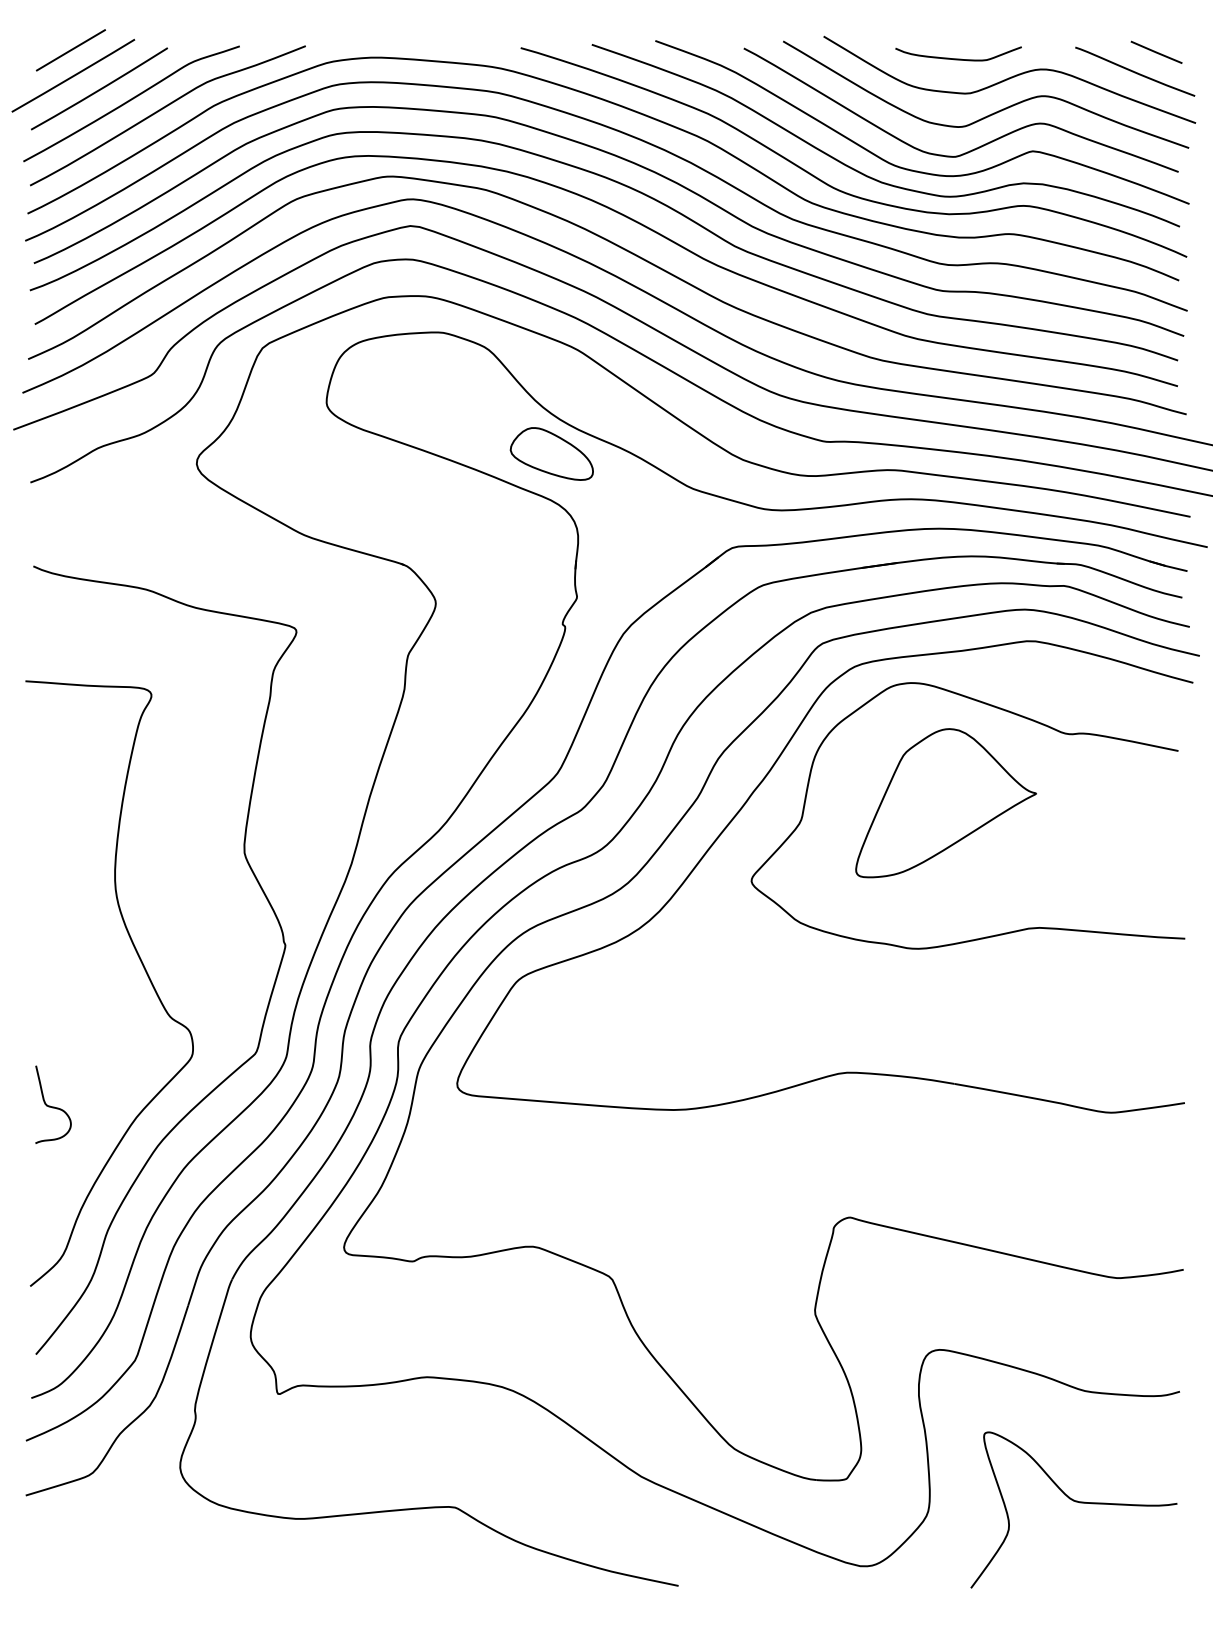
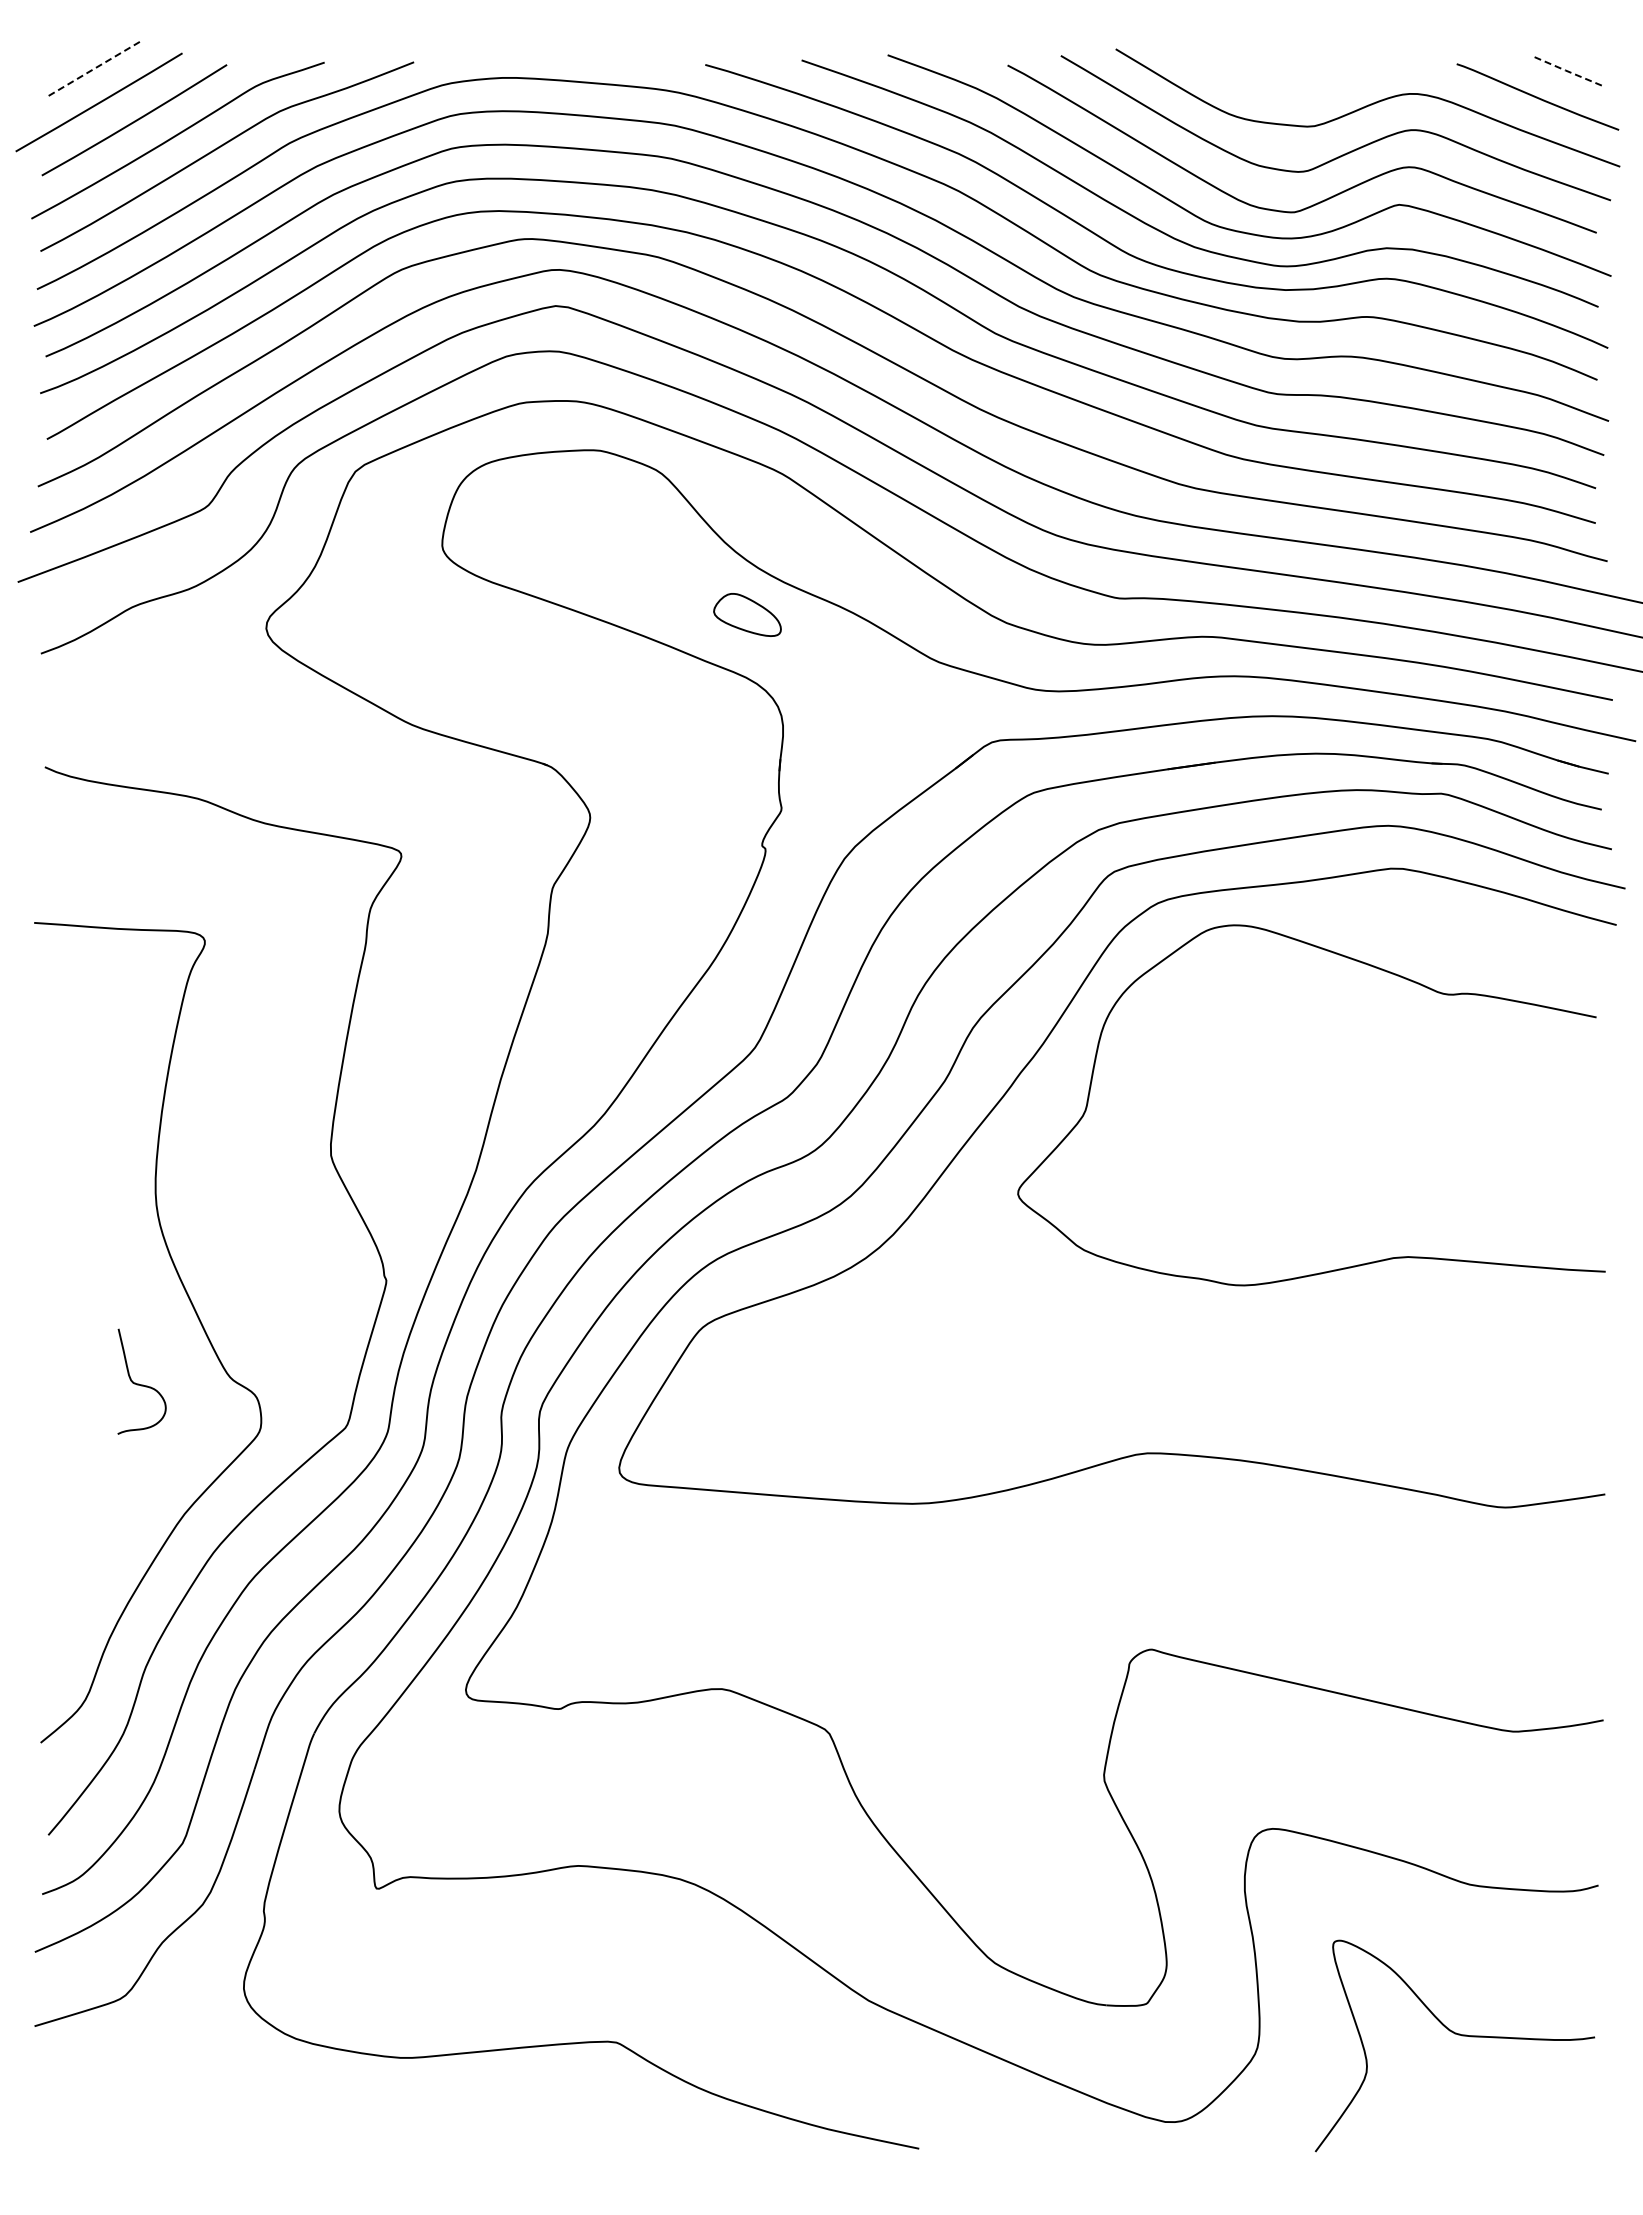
line: (70, 50) -> (95, 68), solid -> dashed
line: (1156, 52) -> (1566, 70), solid -> dashed
curve: (958, 58) -> (1298, 79), removed
part: (551, 453) -> (747, 614), size x0.6
part: (945, 802) -> (1281, 1087), removed
curve: (51, 1106) -> (139, 1383), moved

